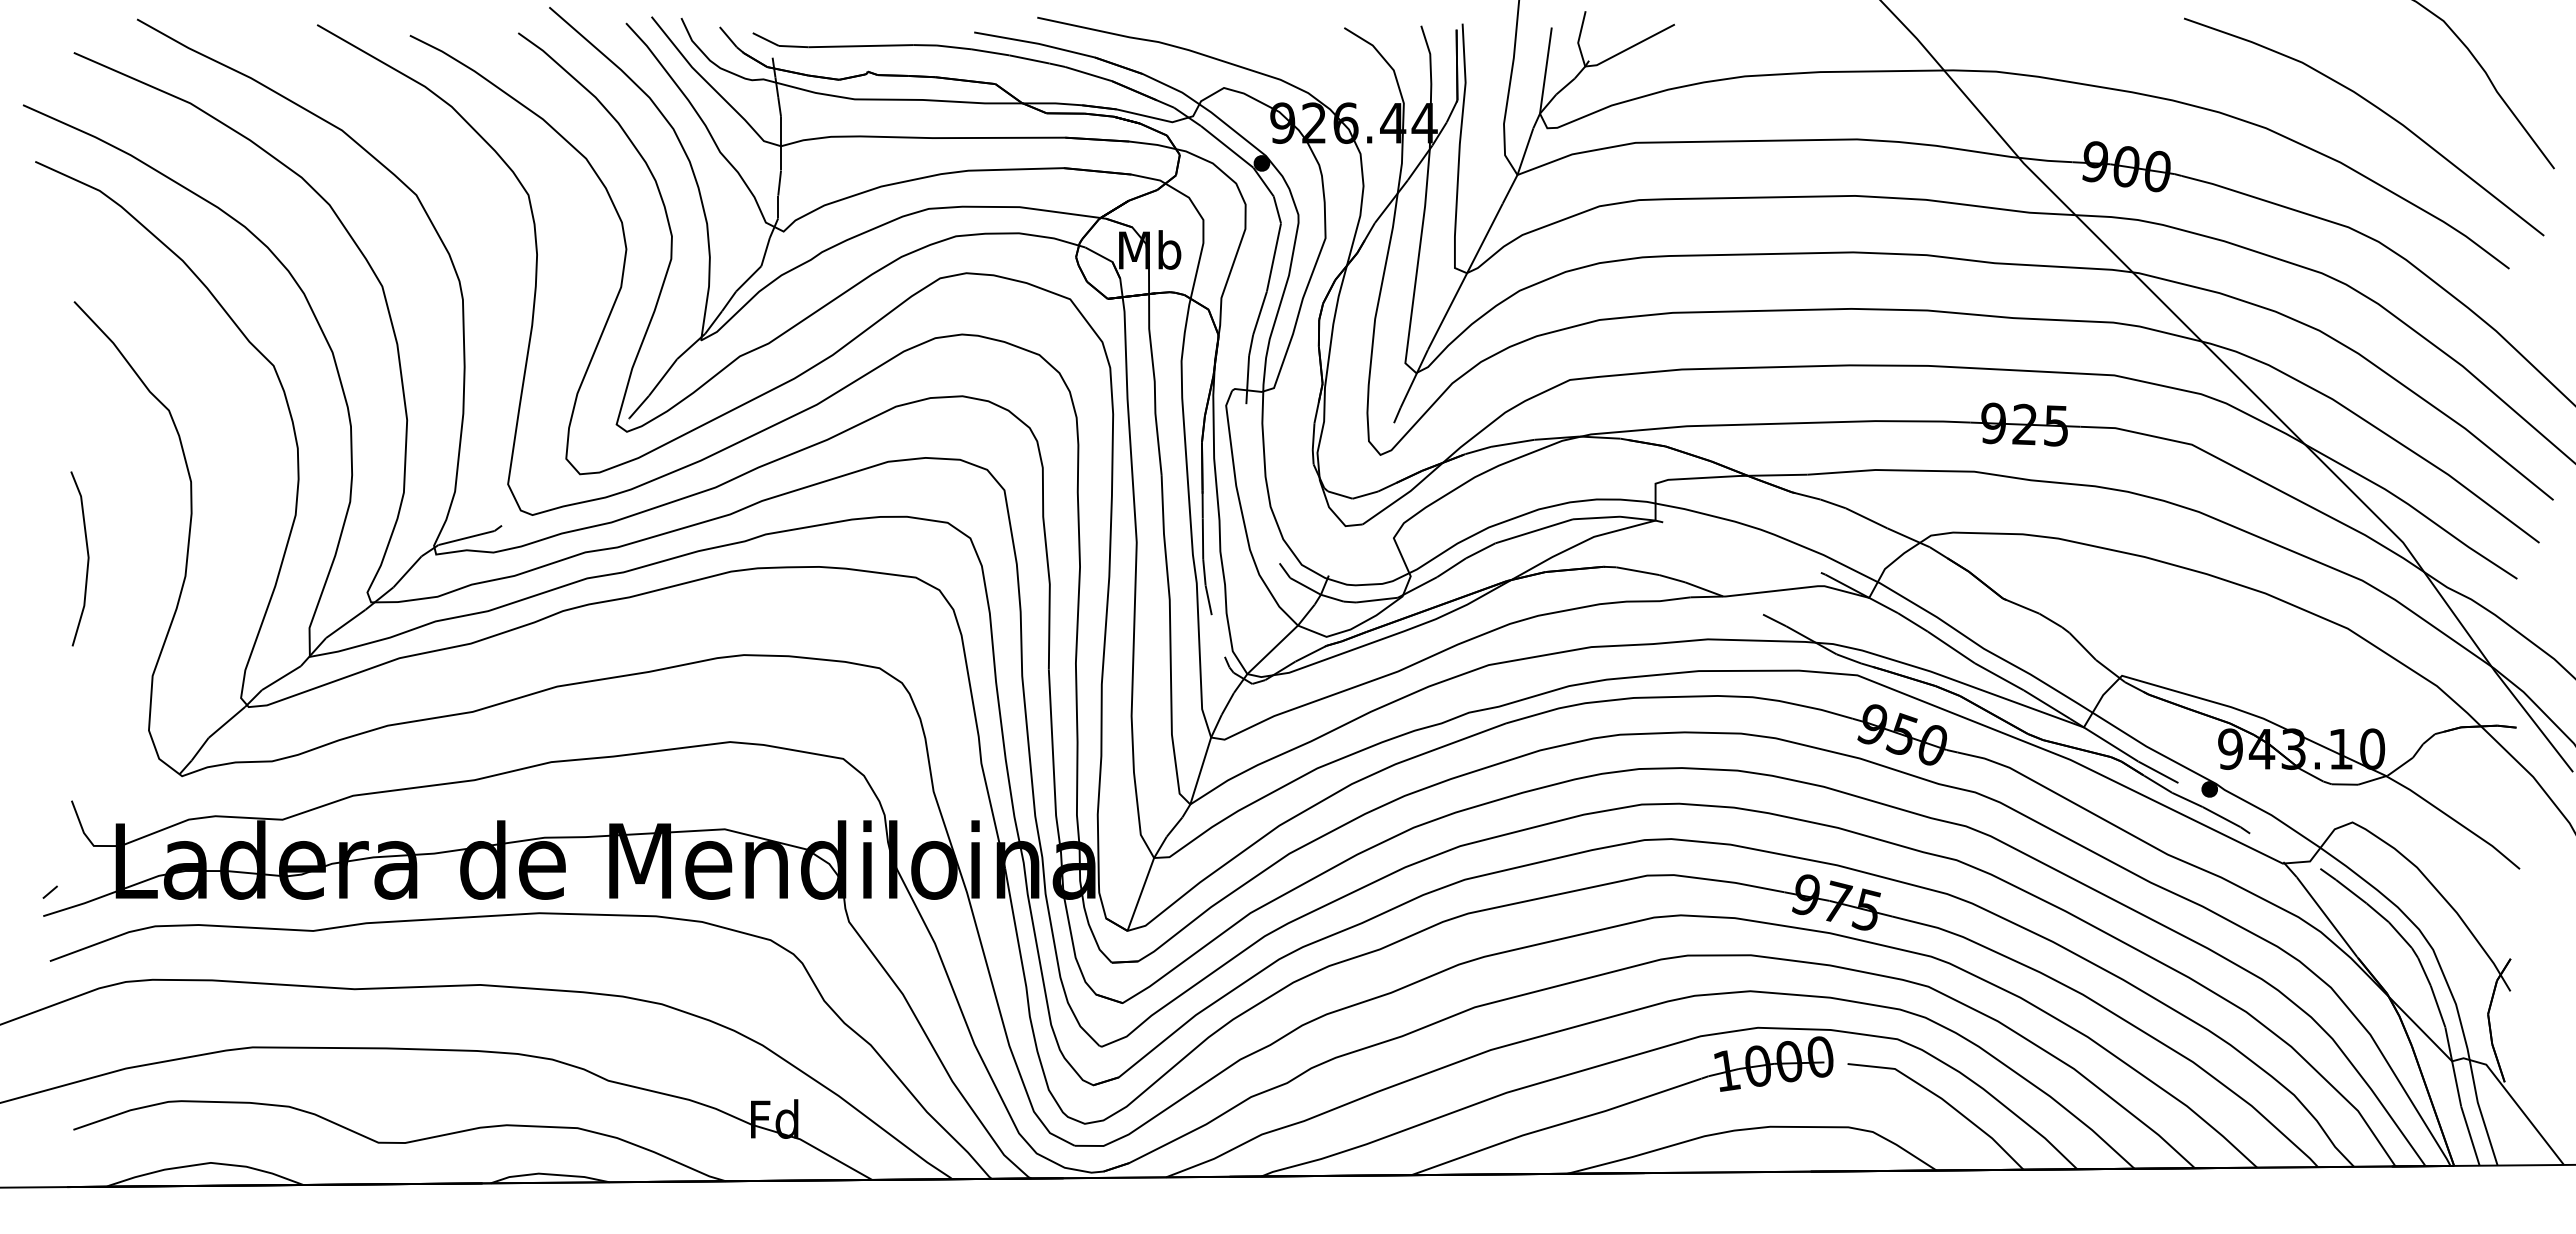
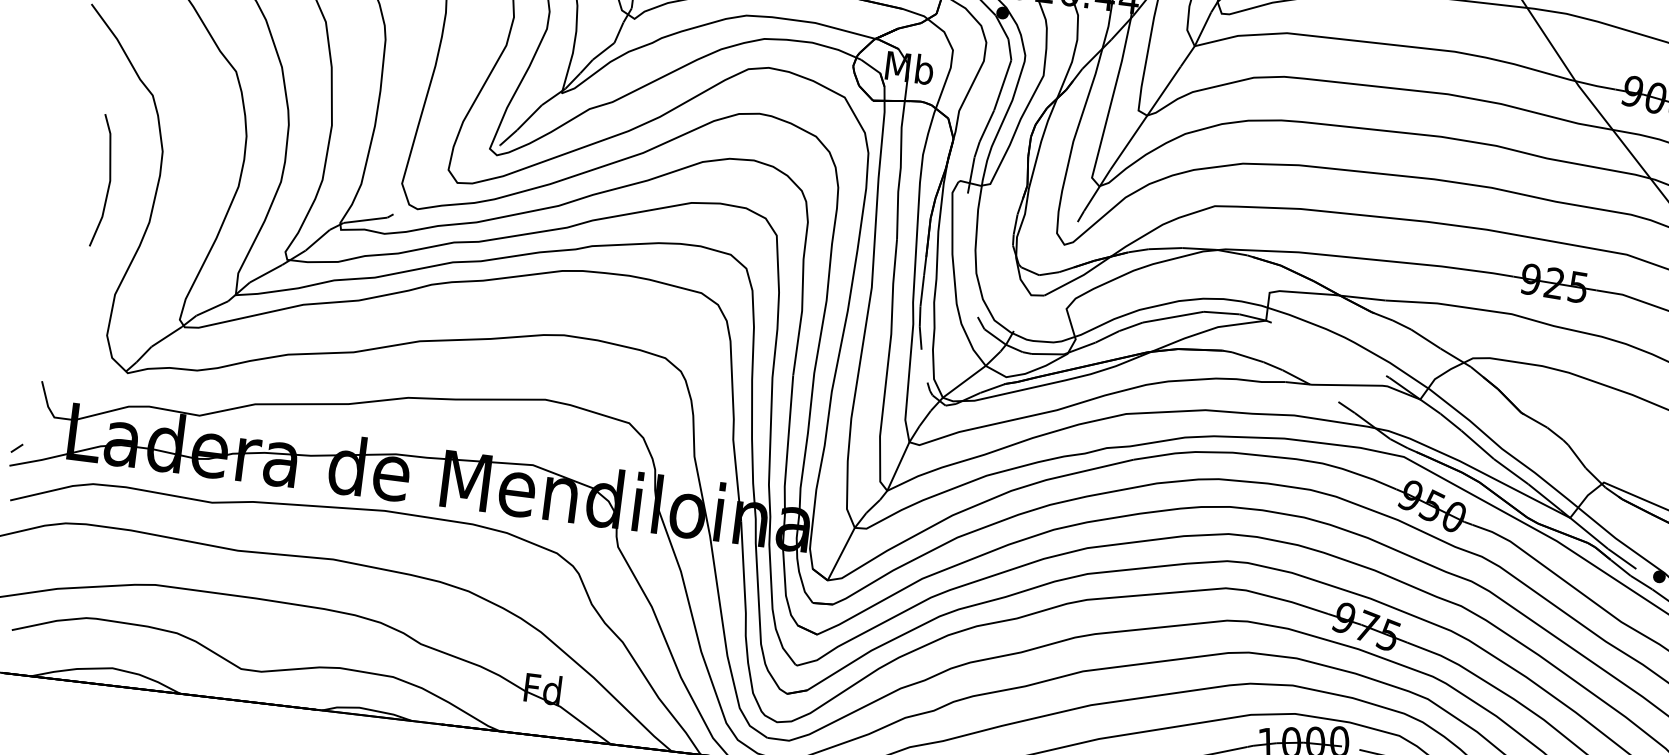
line: (87, 558) -> (109, 181), moved

